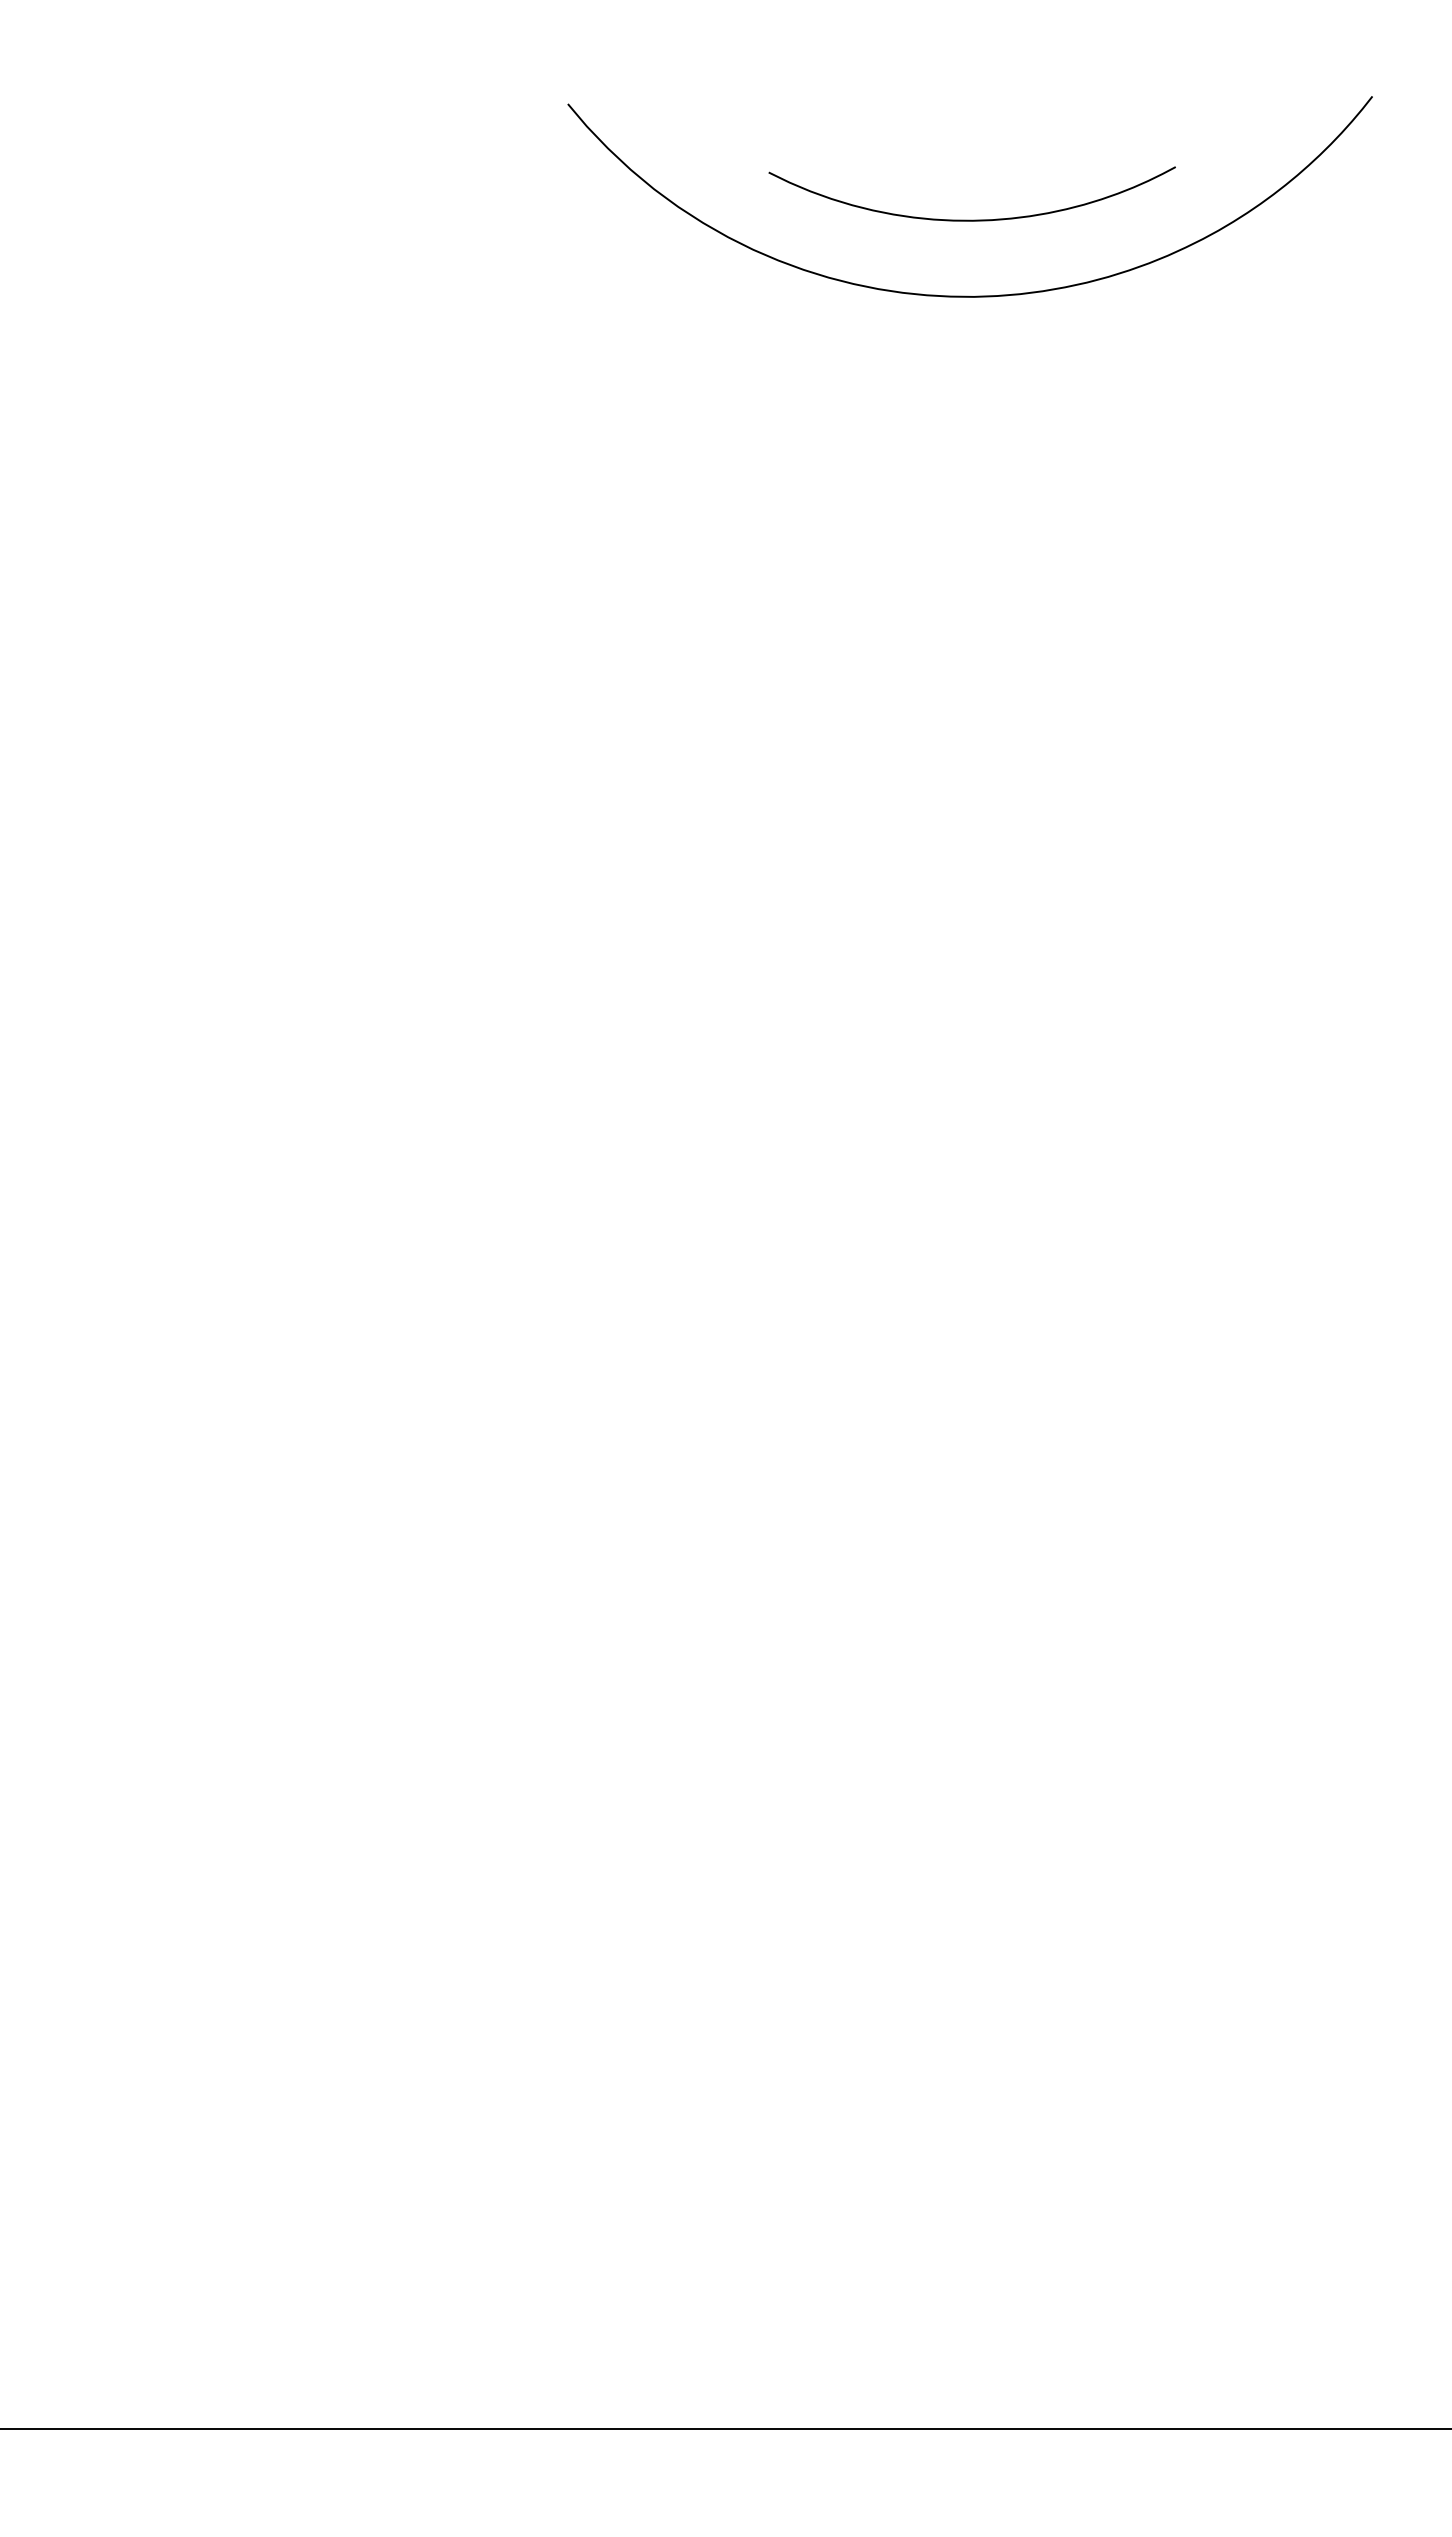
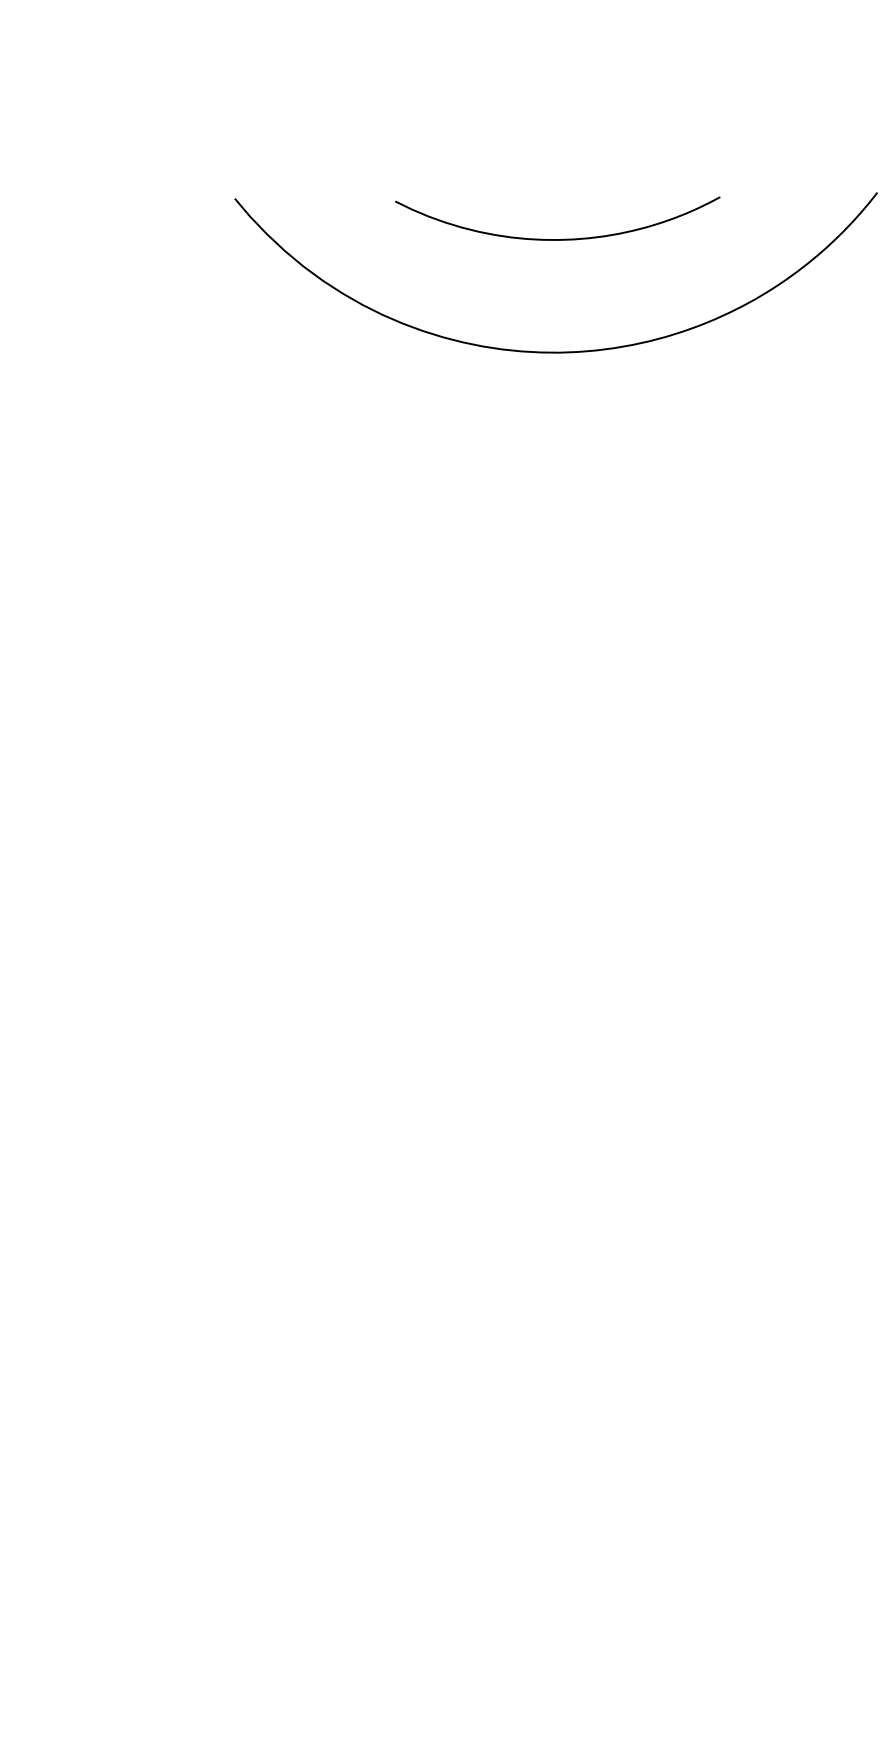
curve: (971, 219) -> (557, 238), moved

